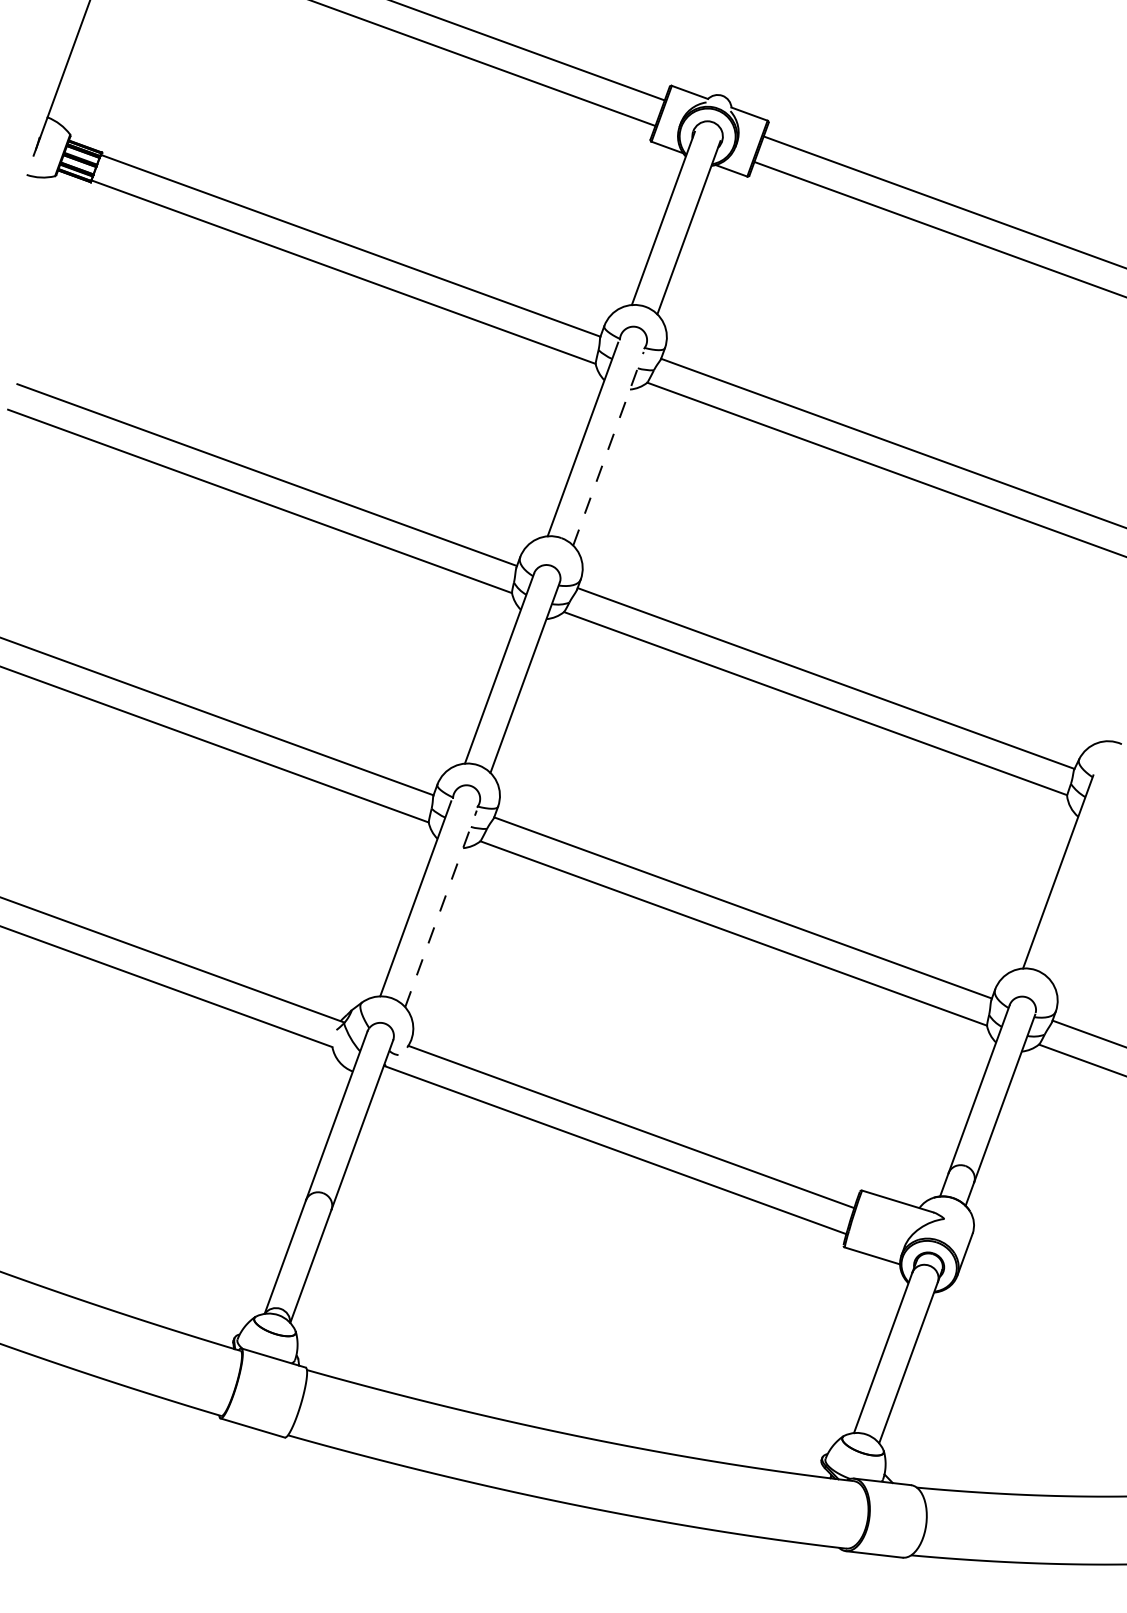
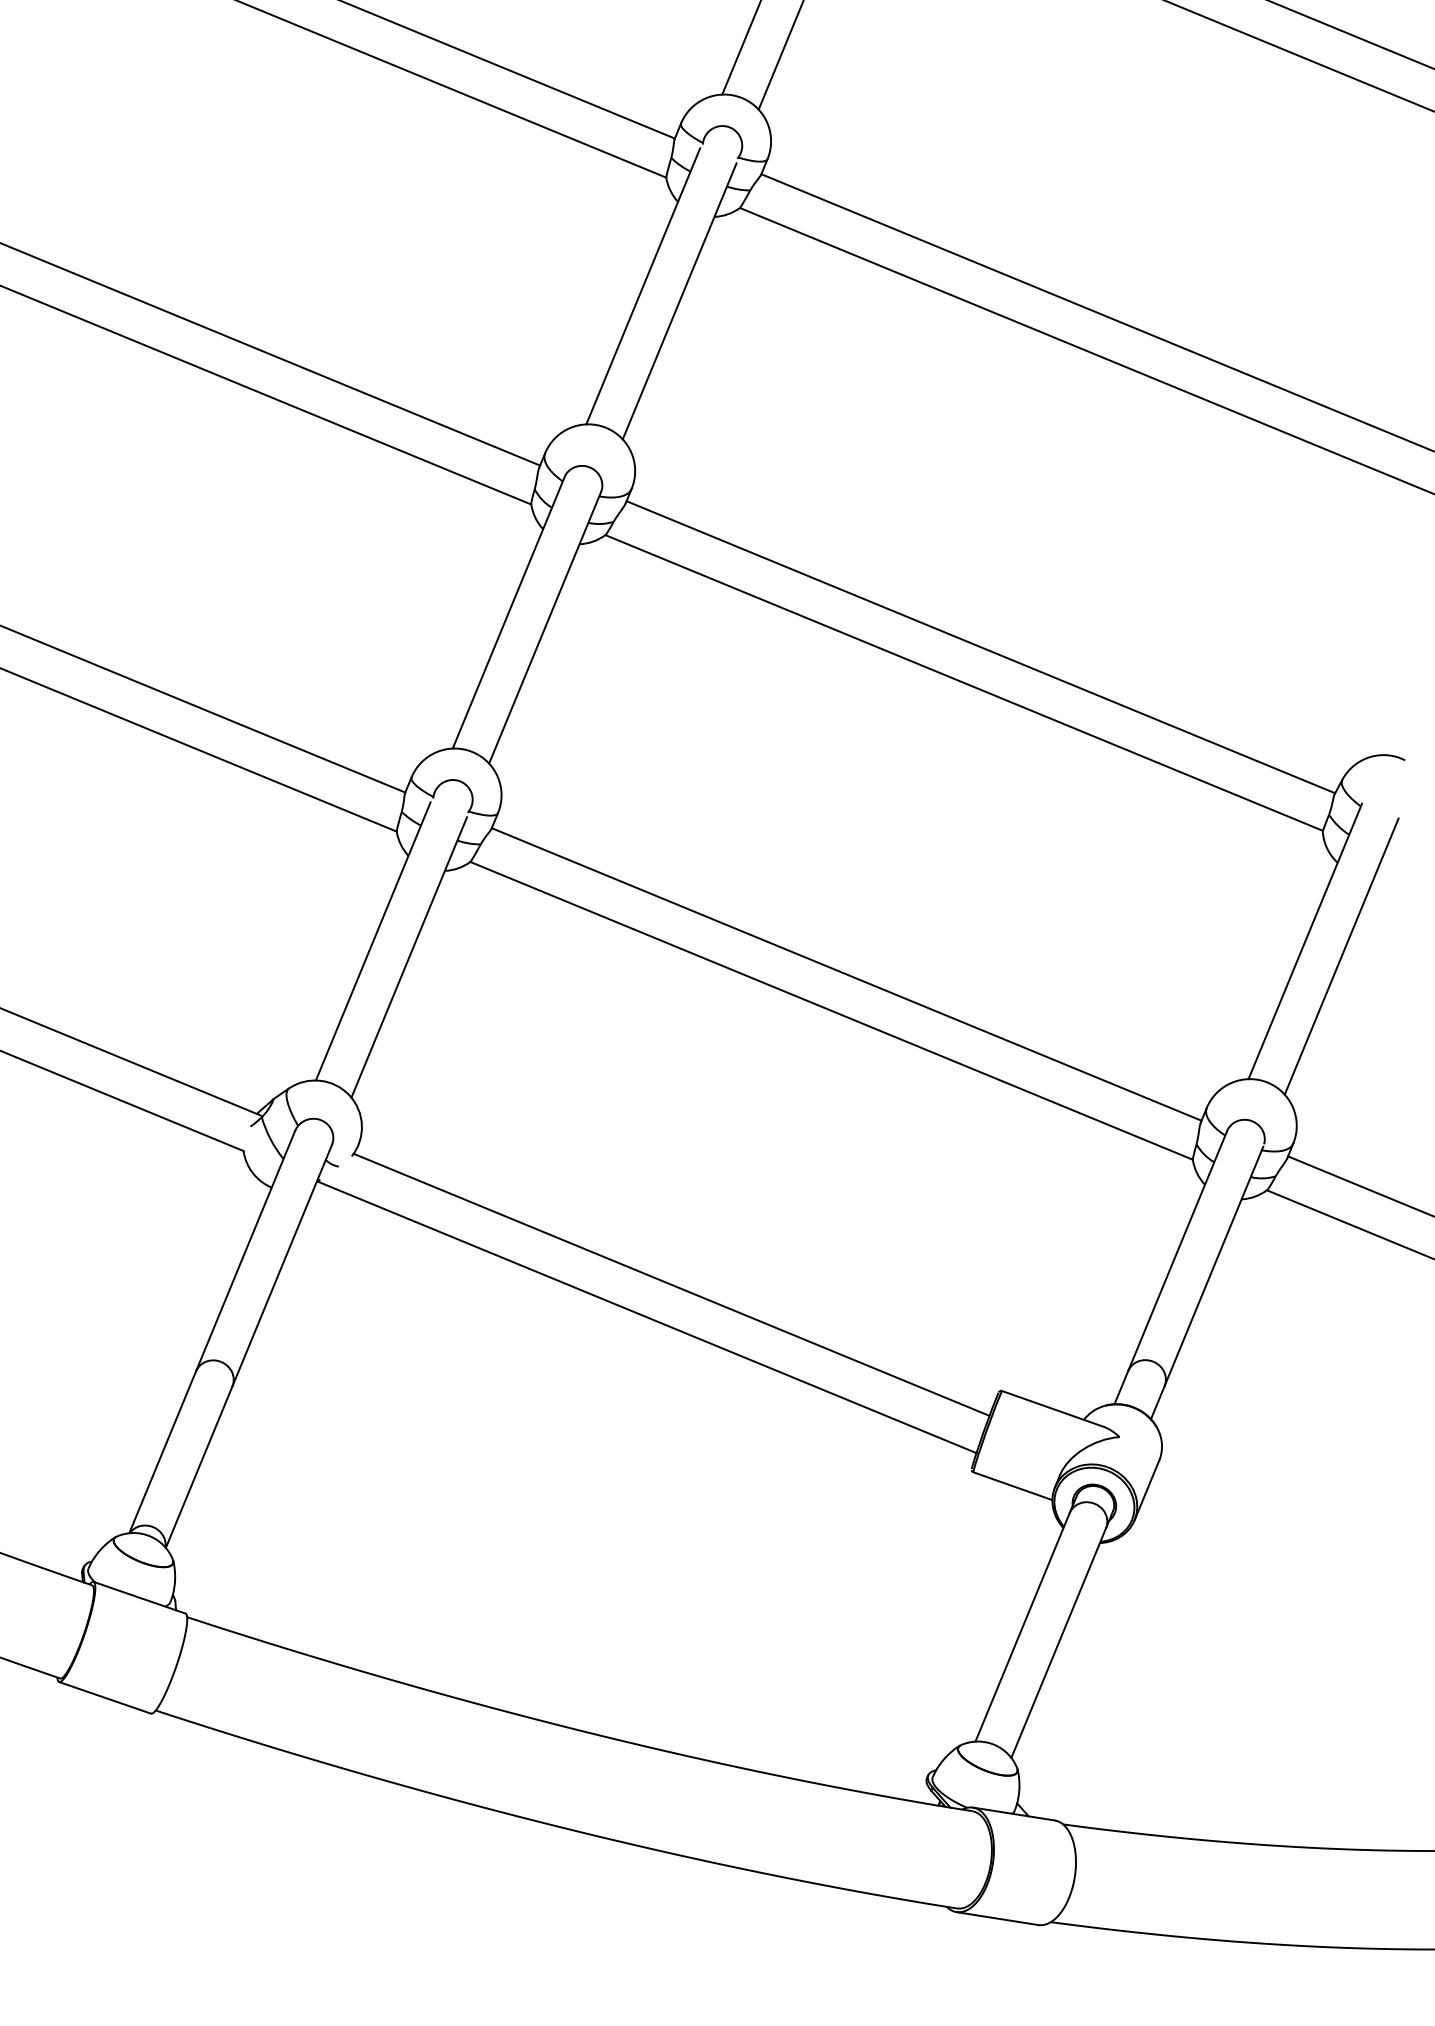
line: (608, 448) -> (679, 300), dashed -> solid
line: (1083, 881) -> (1341, 956), added
line: (441, 908) -> (409, 956), dashed -> solid

